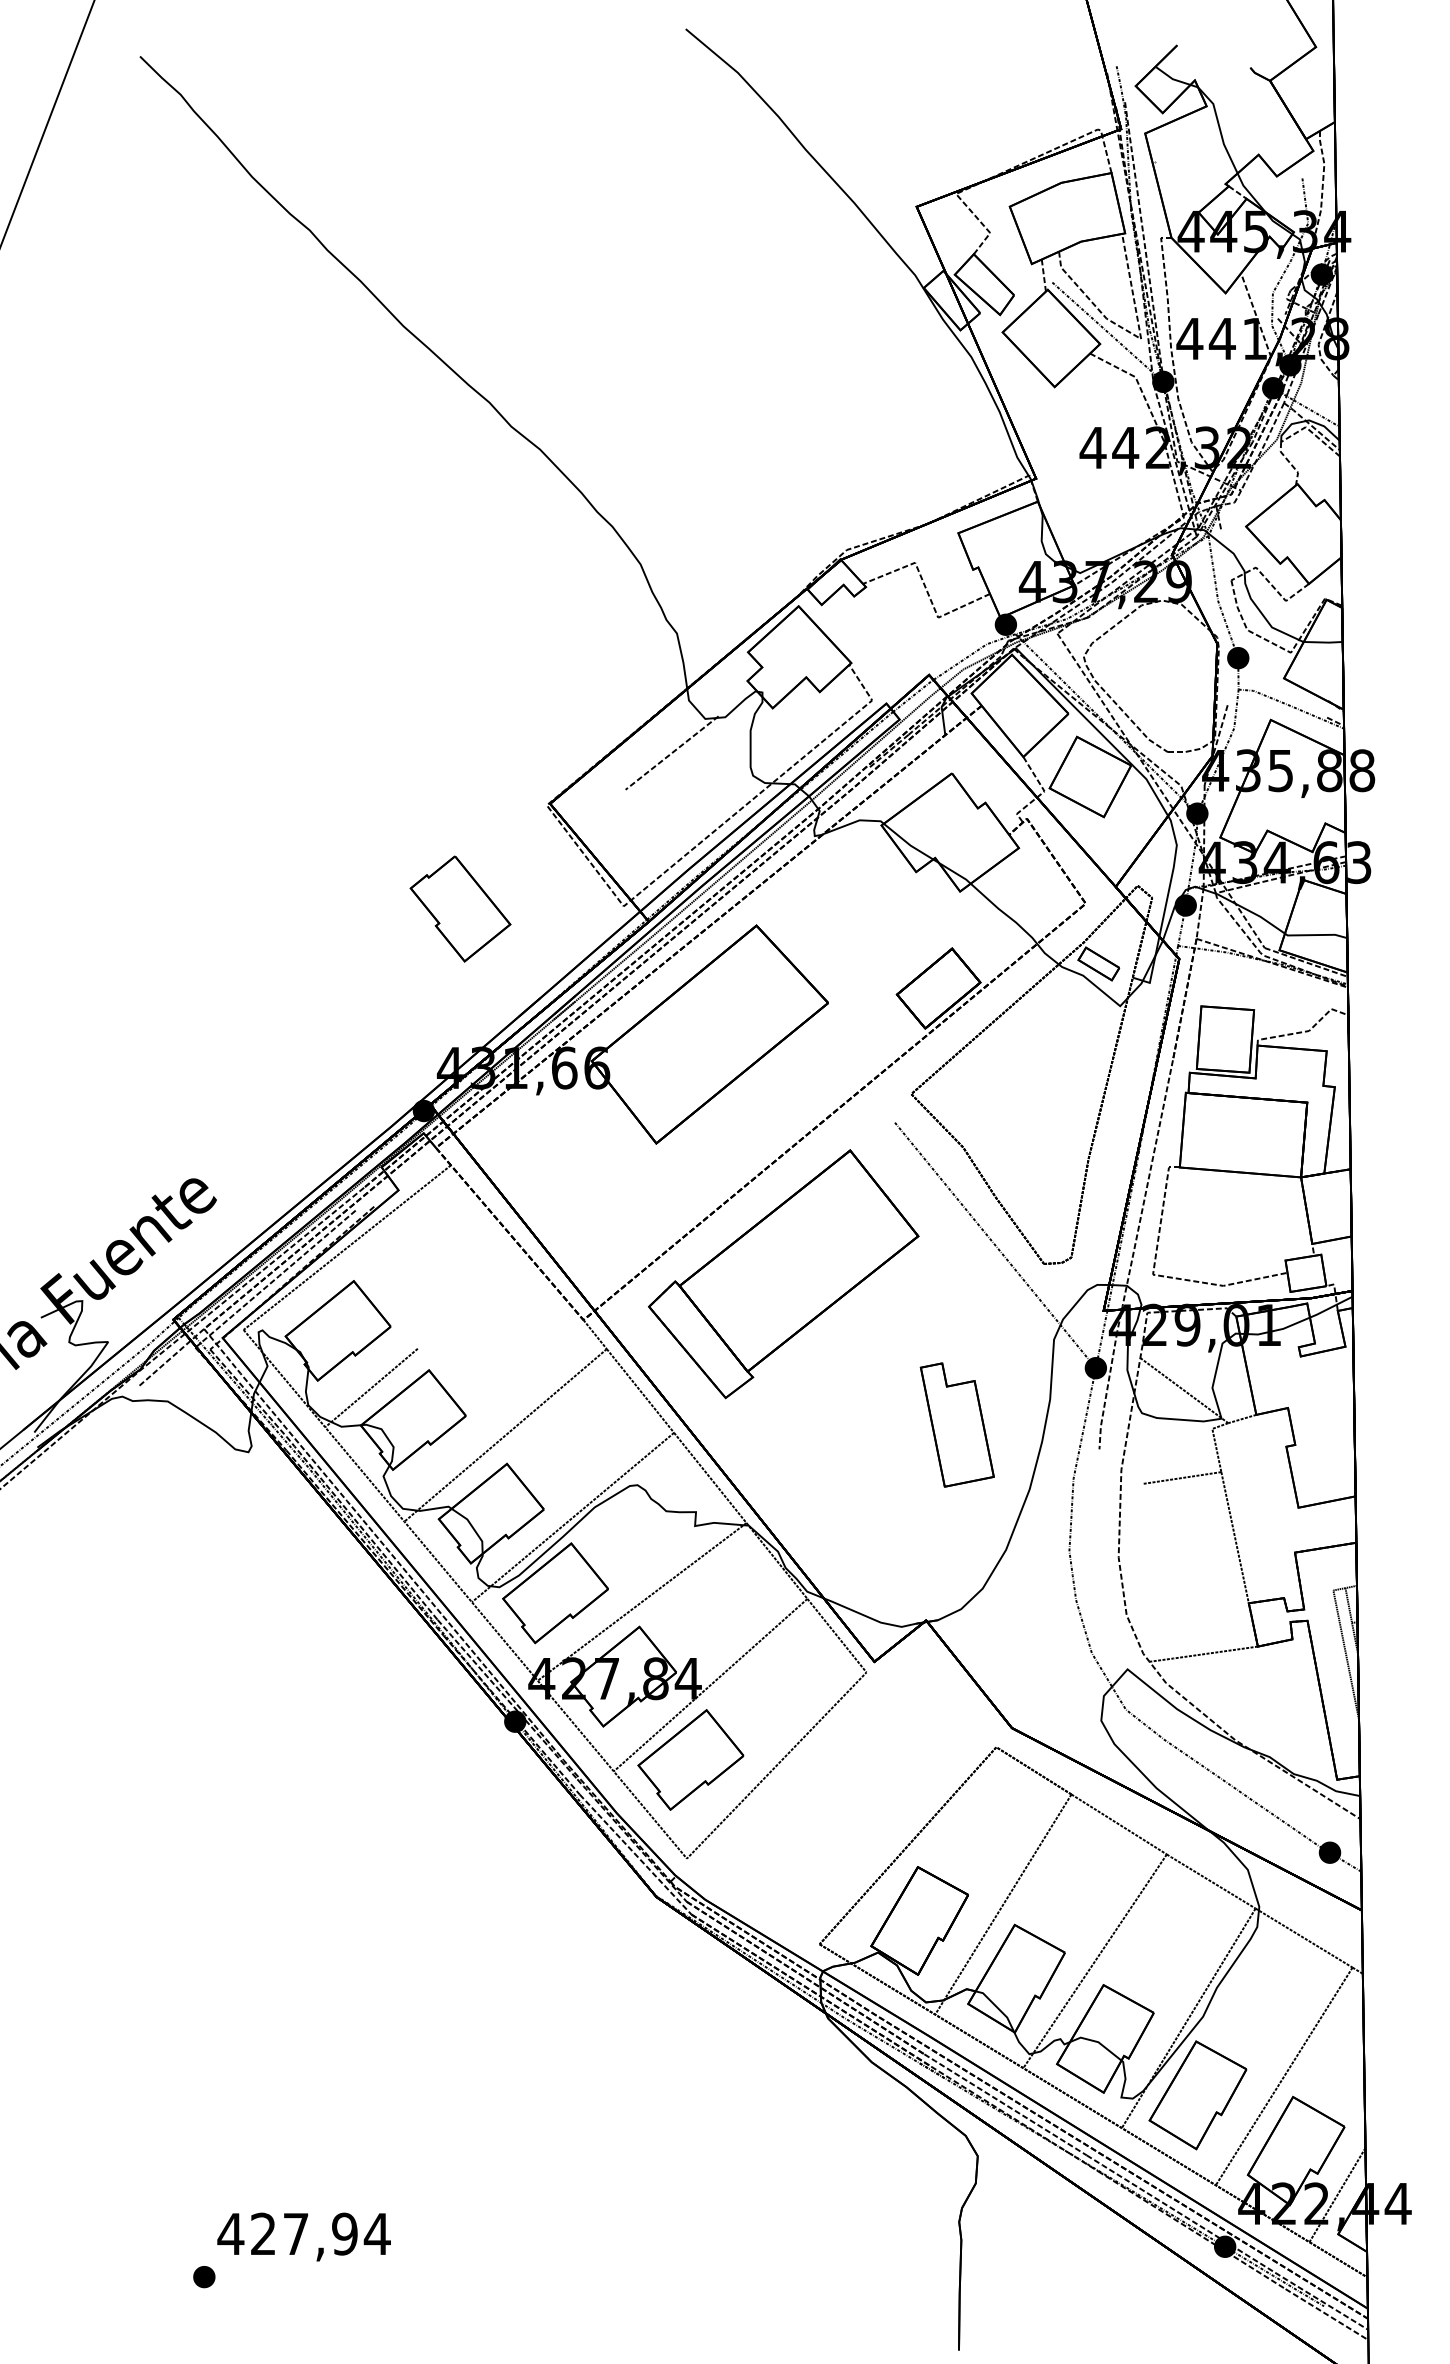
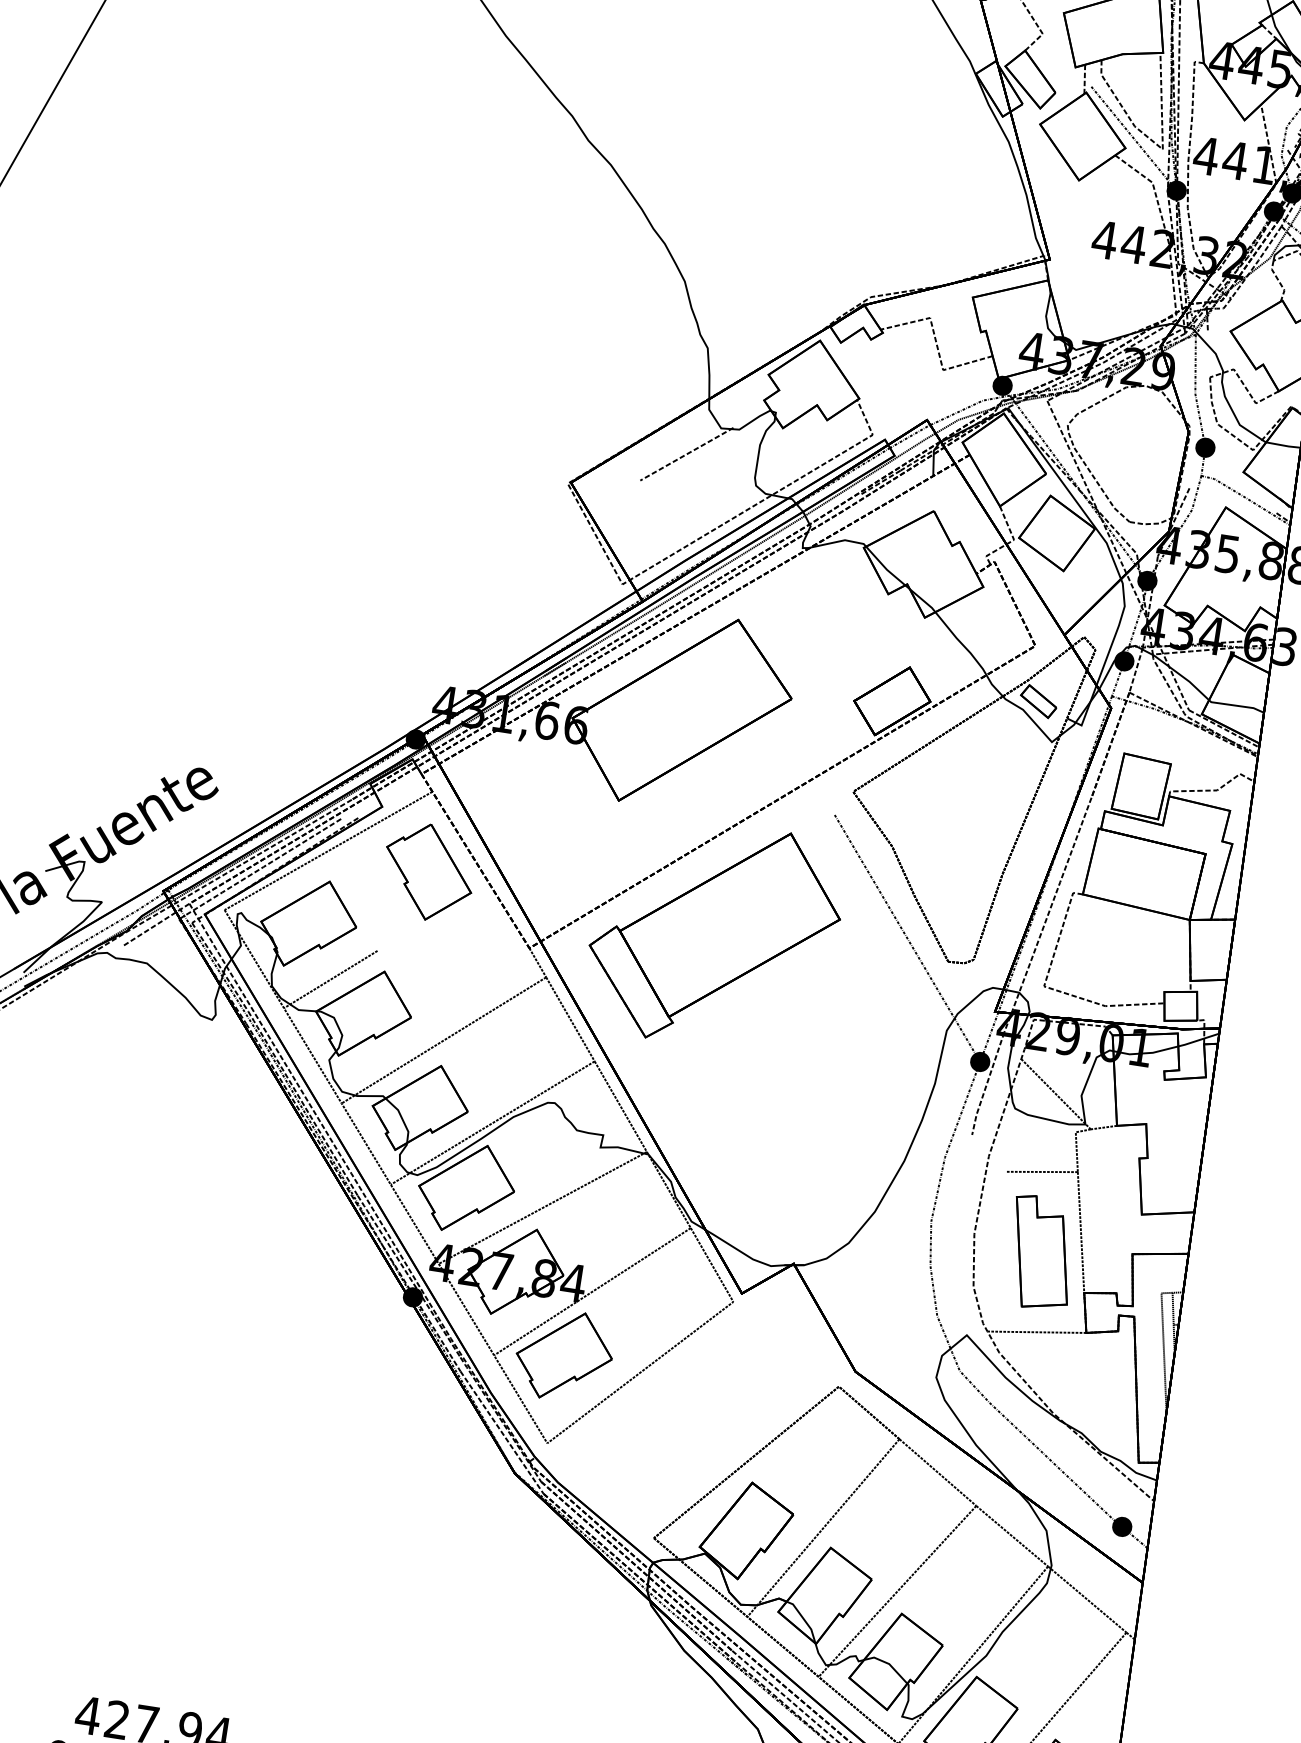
part: (460, 908) -> (428, 871), moved
part: (956, 1424) -> (1040, 1252), moved

